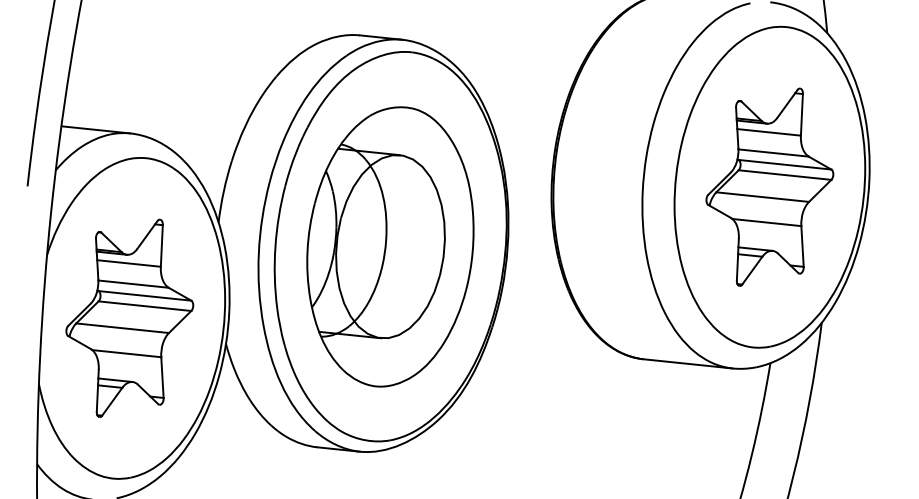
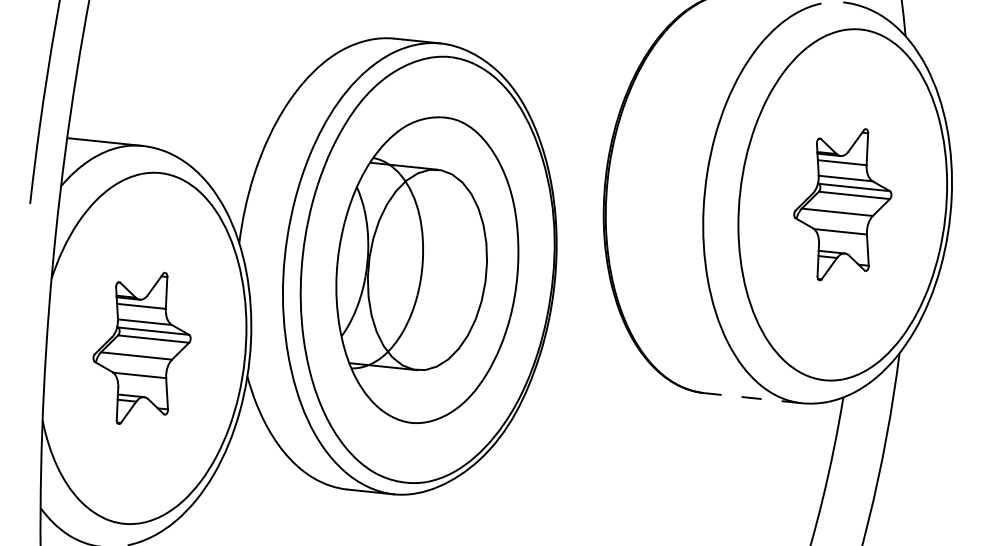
part: (769, 186) -> (842, 204), size x0.7
part: (129, 318) -> (141, 348), size x0.7
line: (688, 364) -> (753, 398), solid -> dashed

